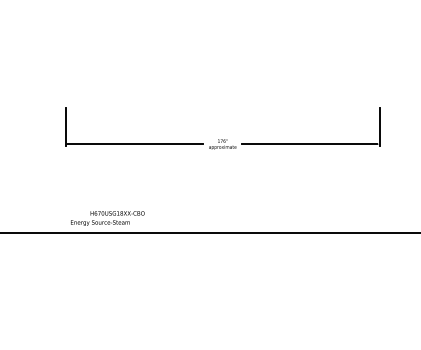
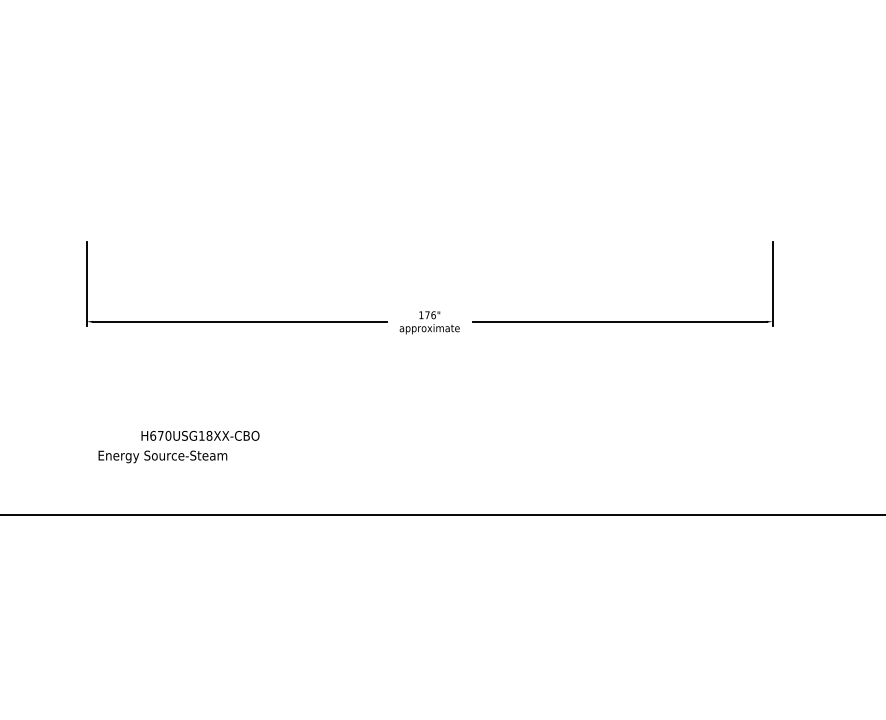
text: (107, 218) -> (178, 446), moved

